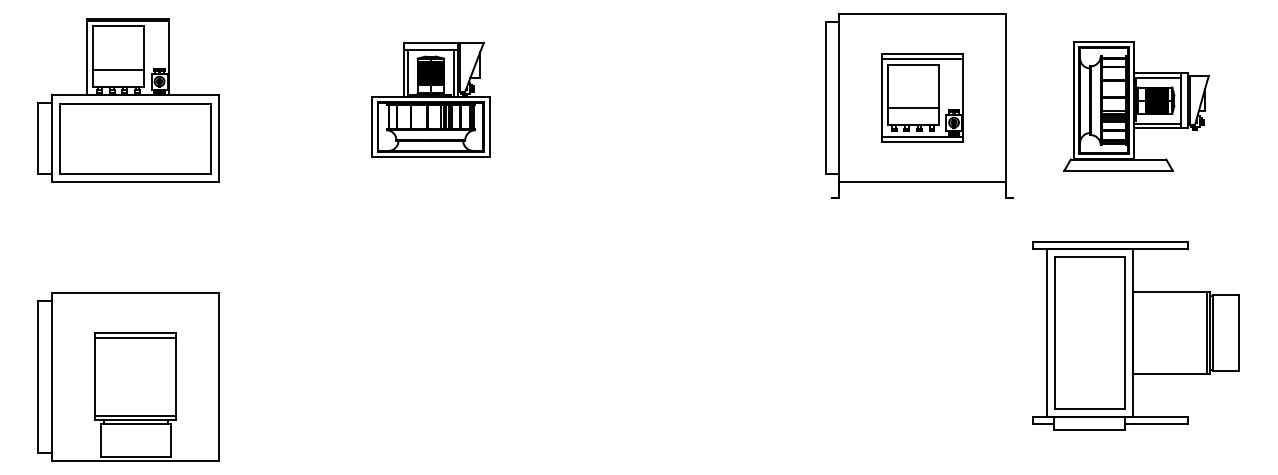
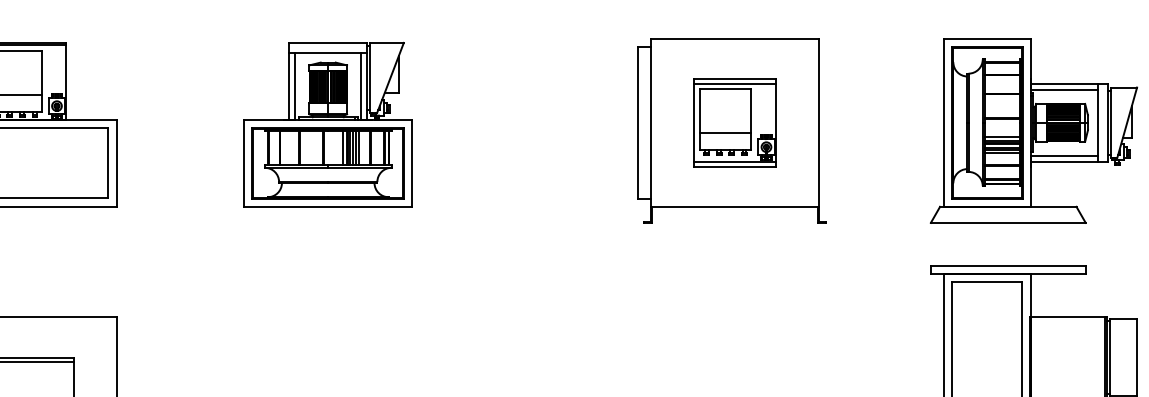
part: (430, 99) -> (327, 124), size x1.43
part: (919, 105) -> (731, 130), moved
part: (1136, 106) -> (1033, 131), size x1.43

